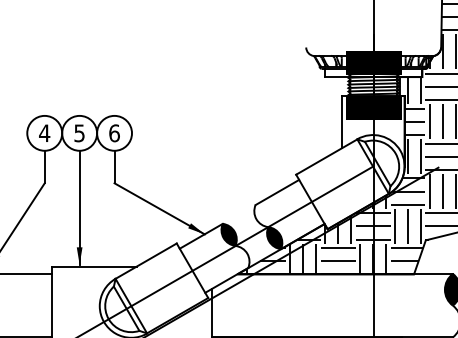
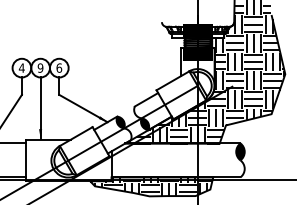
text: (79, 132) -> (40, 67), 5 -> 9

